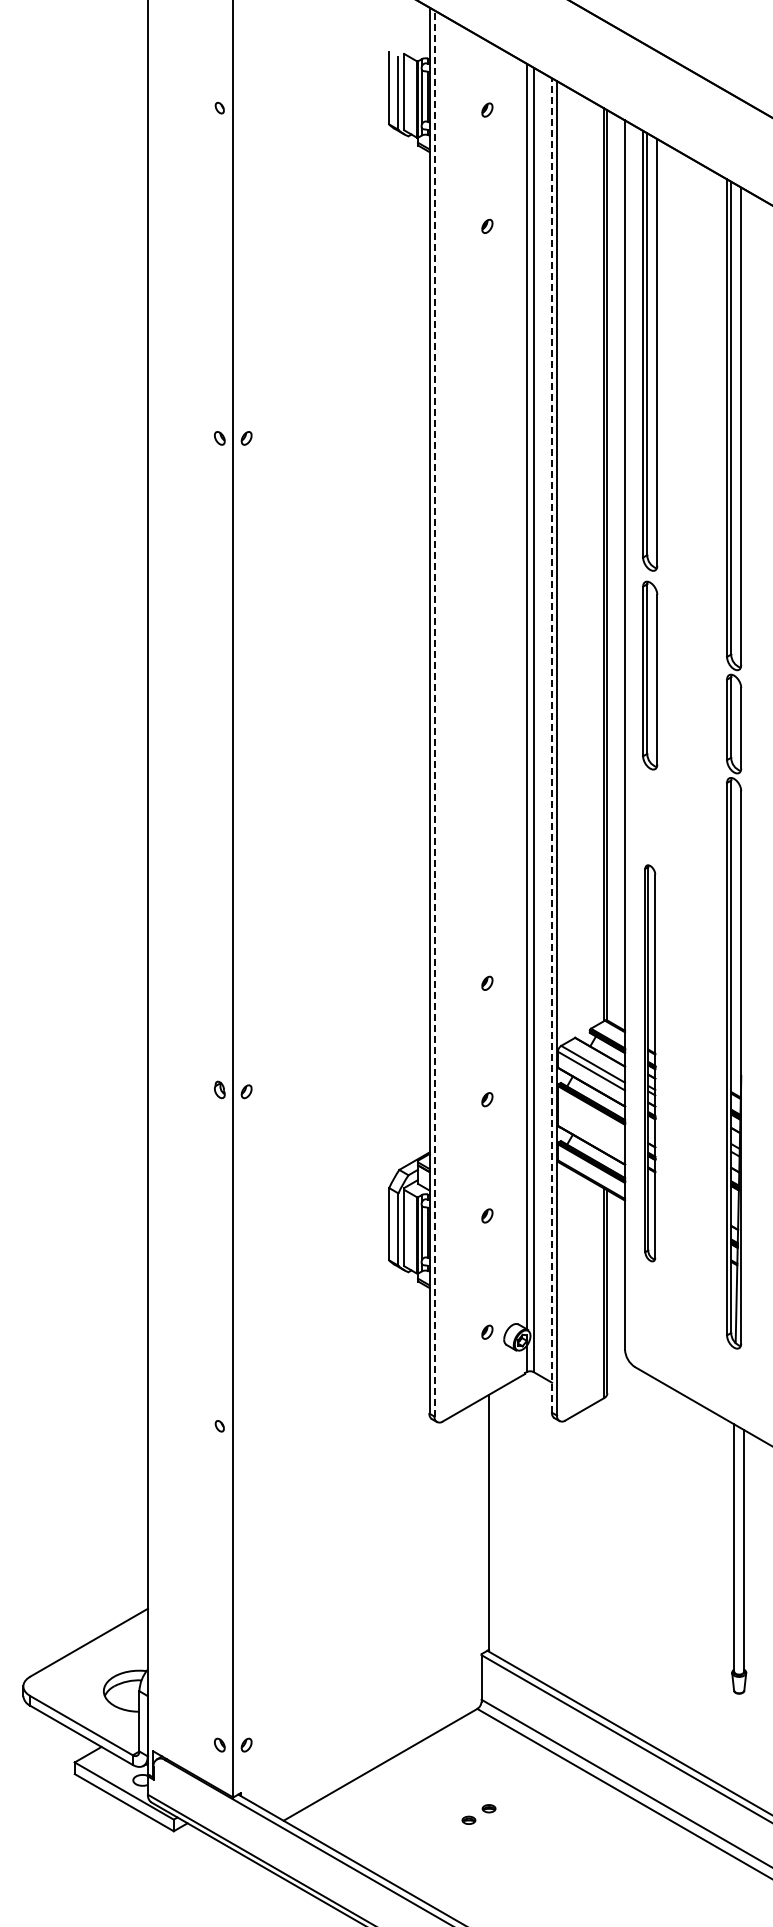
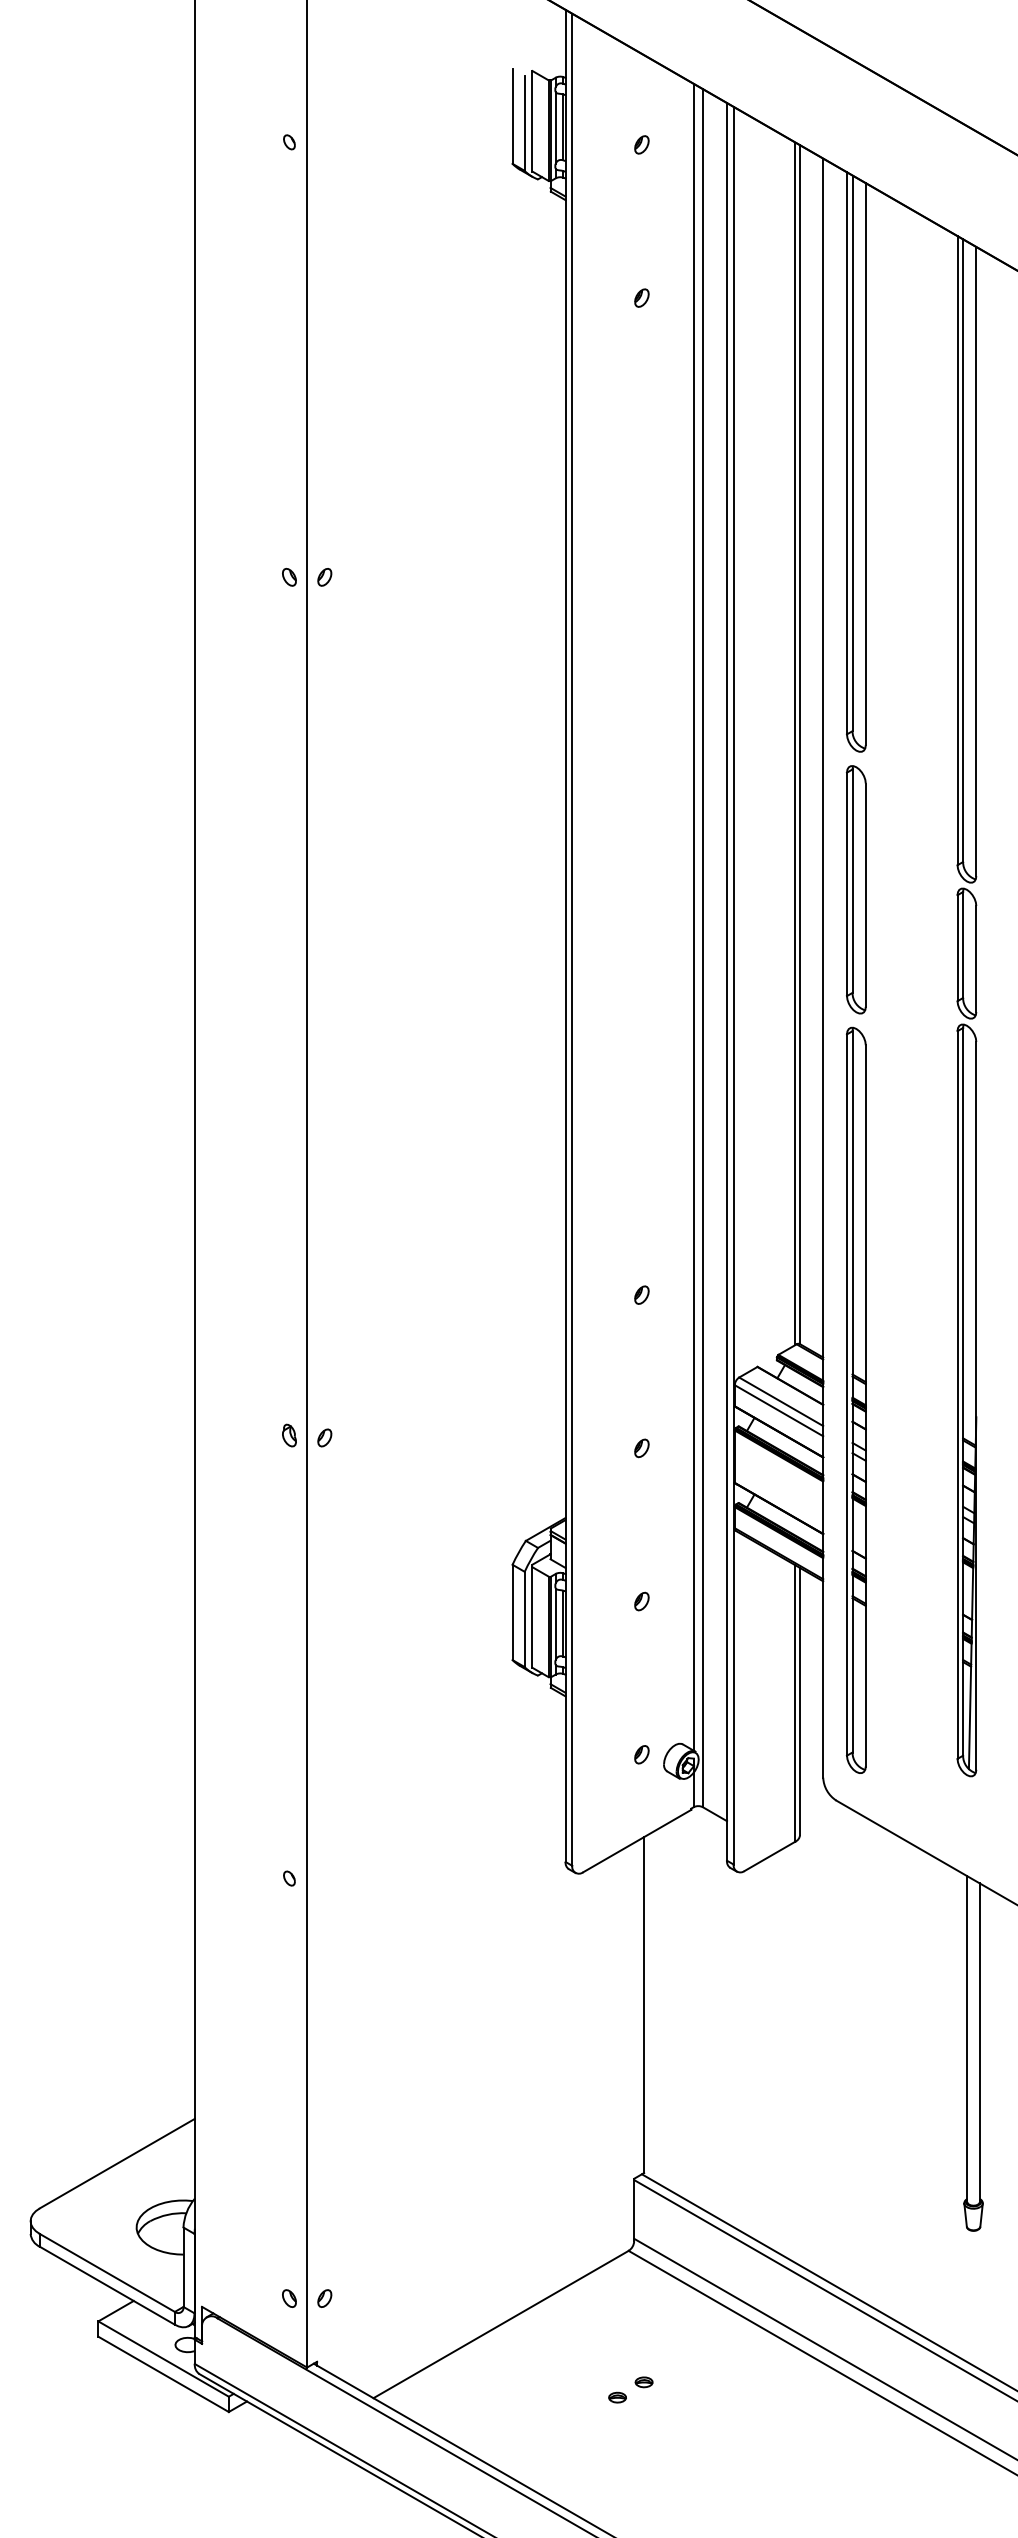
line: (434, 713) -> (572, 939), dashed -> solid
line: (552, 745) -> (727, 981), dashed -> solid
part: (650, 1063) -> (856, 1400), size x1.43

